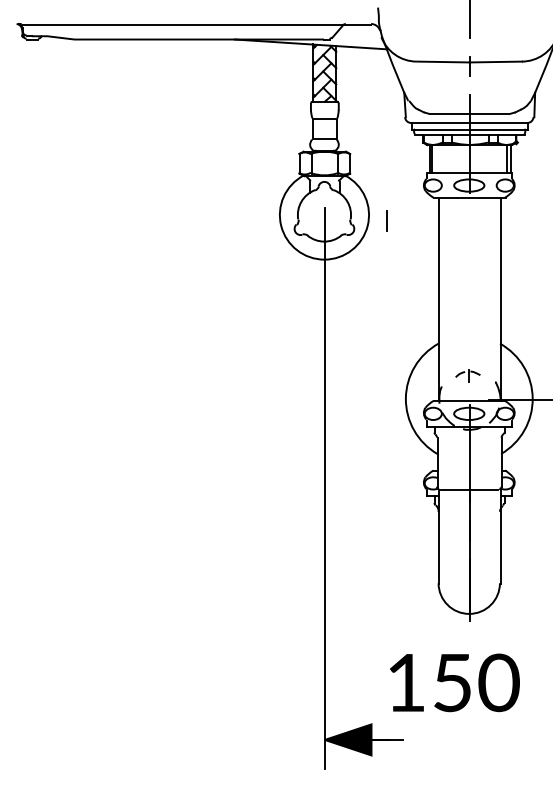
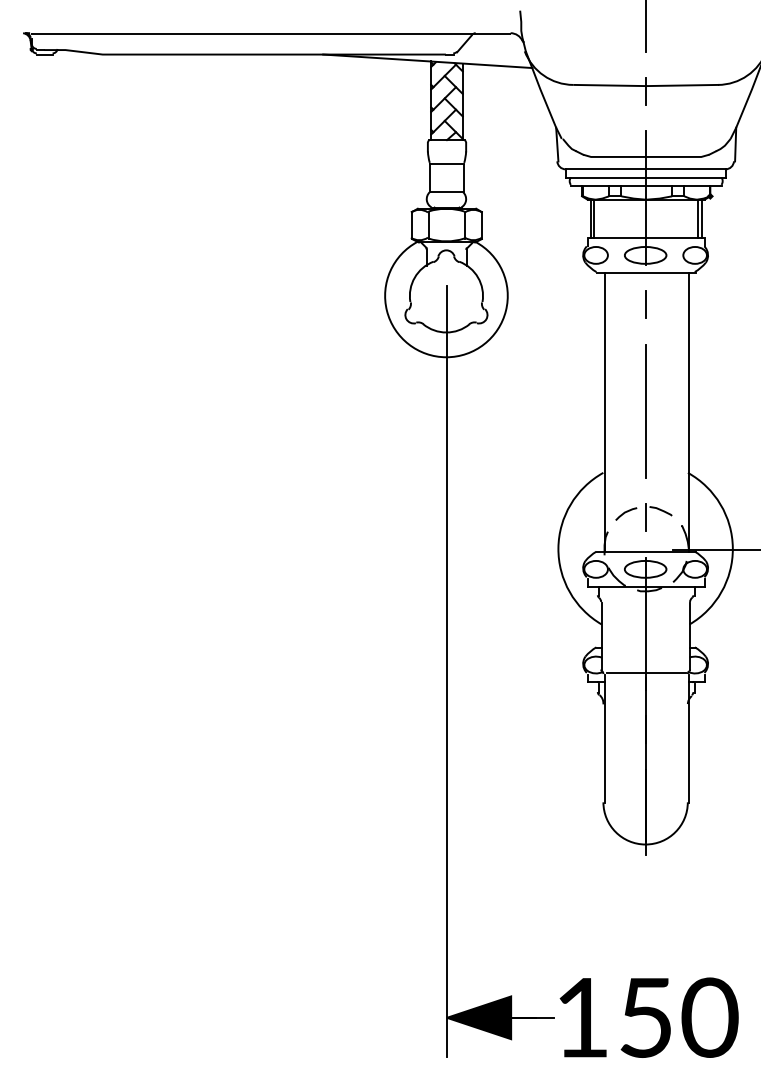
line: (386, 220) -> (645, 303), moved
line: (469, 298) -> (645, 410), added
part: (467, 375) -> (643, 516), size x1.67
text: (454, 682) -> (648, 1017), moved

